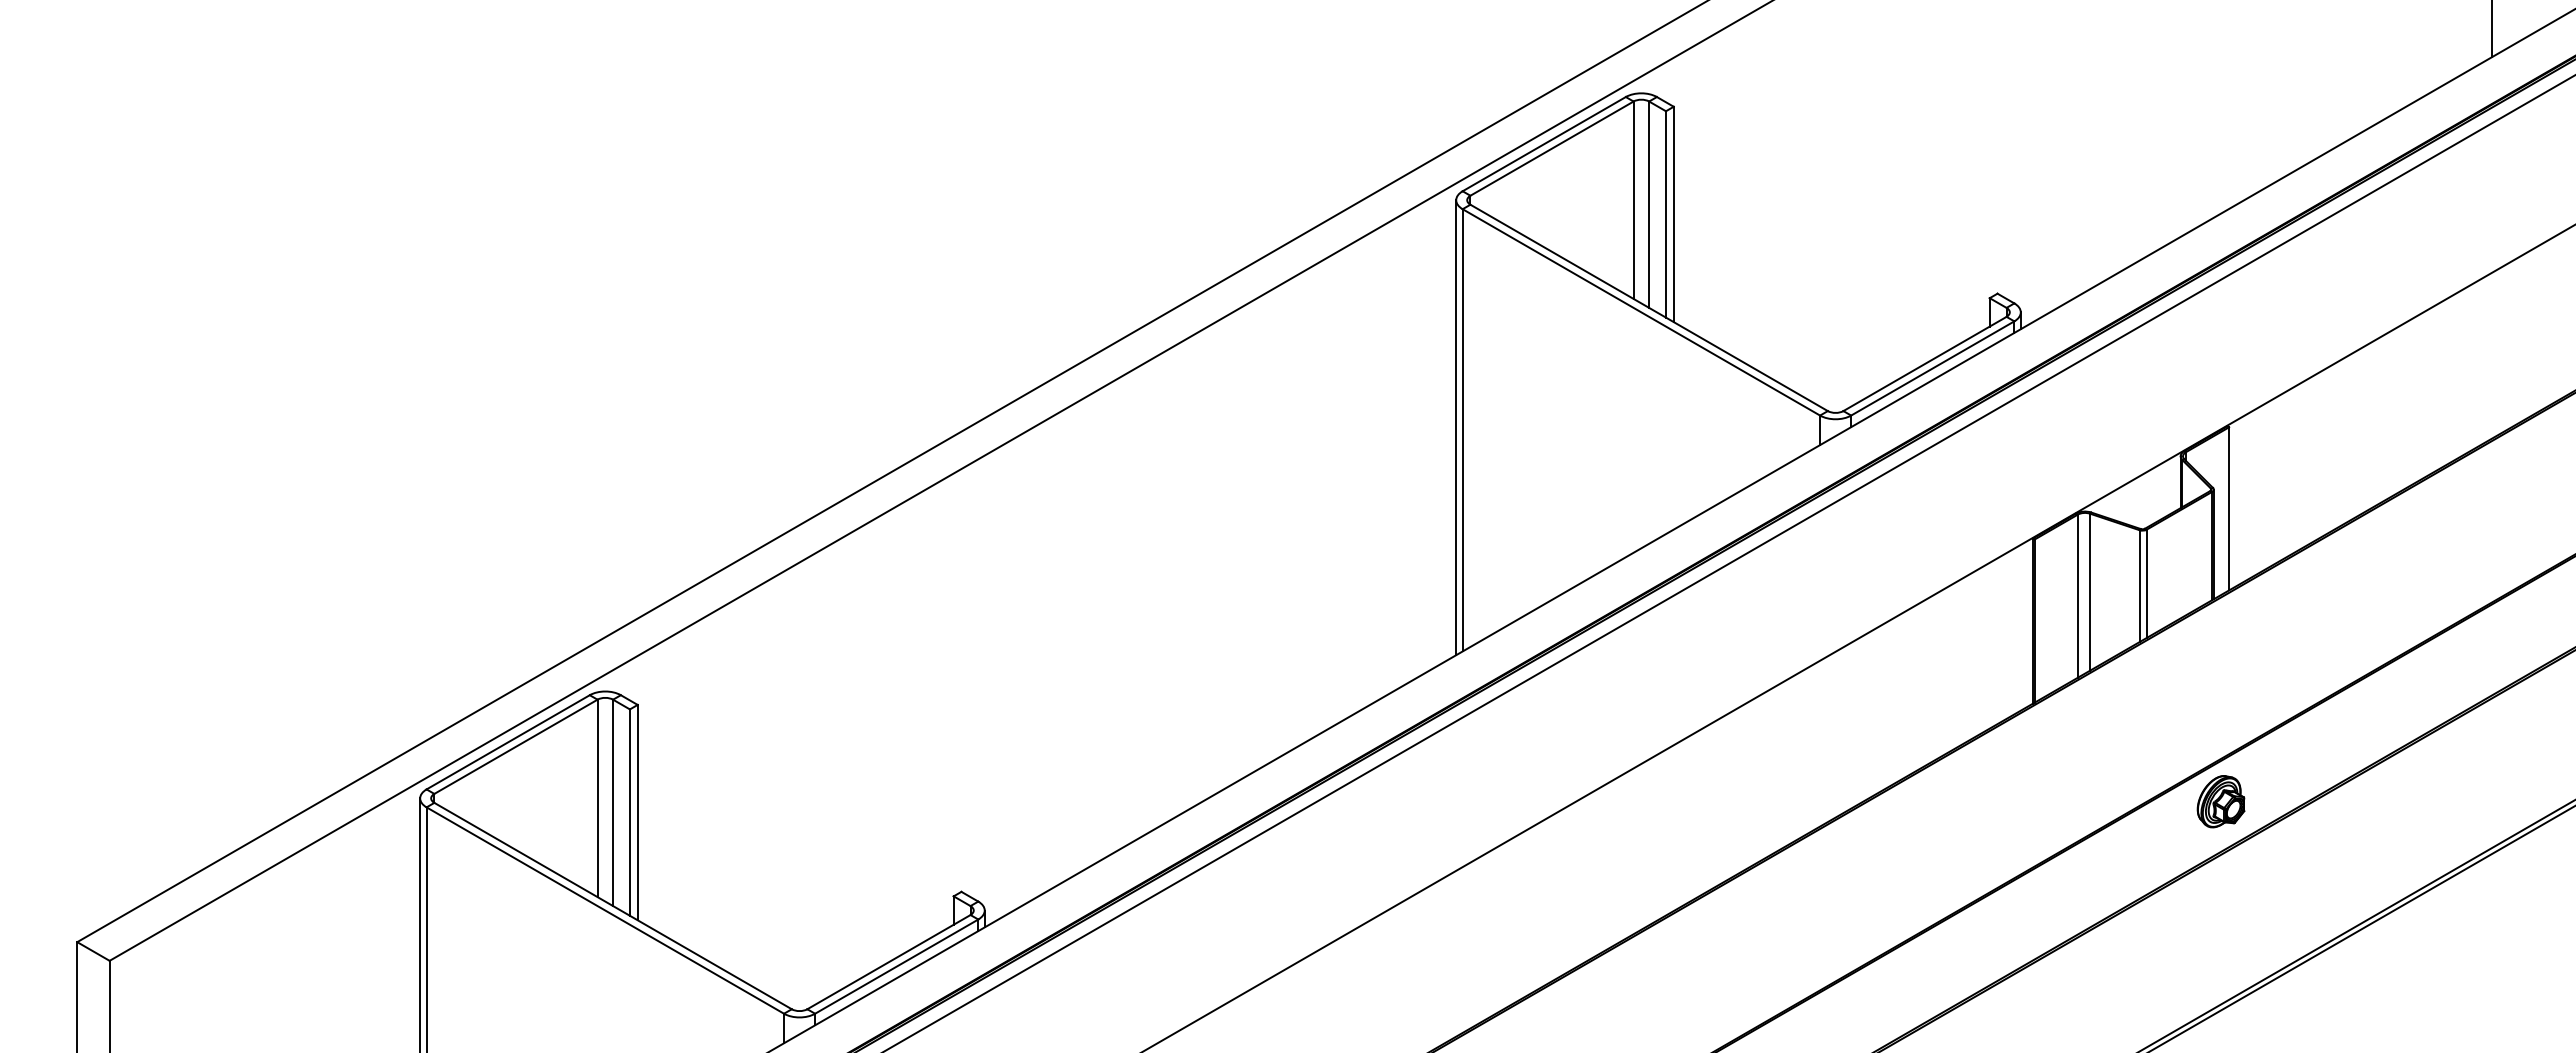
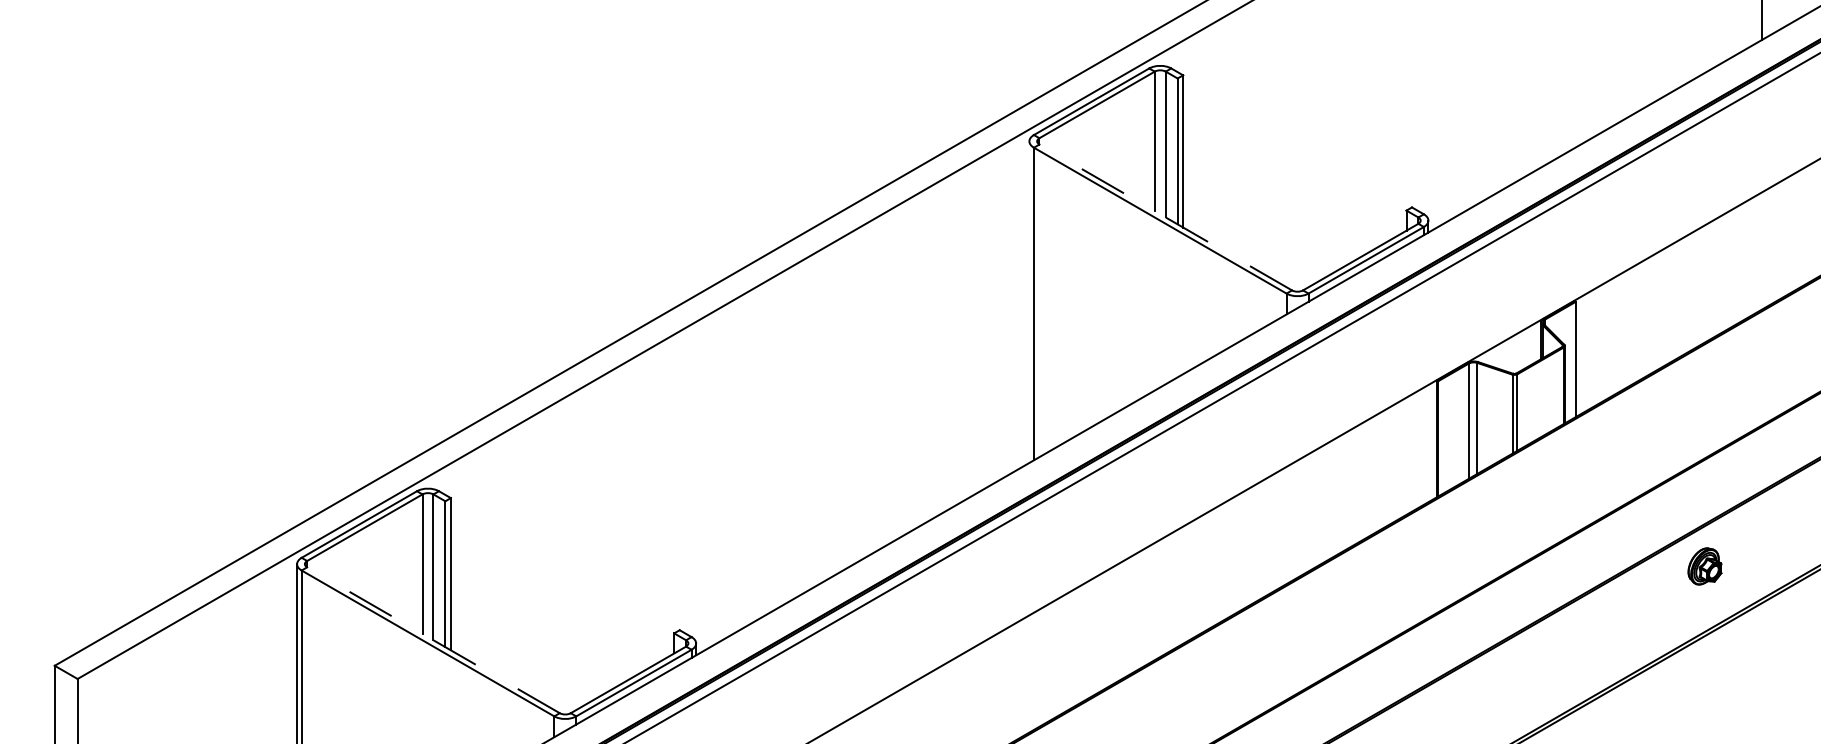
line: (1648, 307) -> (1165, 217), solid -> dashed
line: (1456, 427) -> (1029, 302), removed
part: (2220, 801) -> (1704, 566), moved
line: (612, 905) -> (433, 639), solid -> dashed

